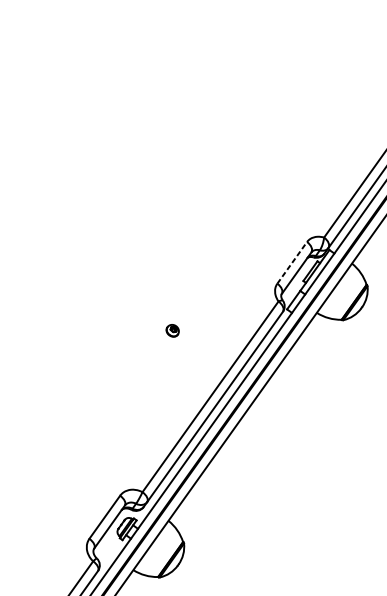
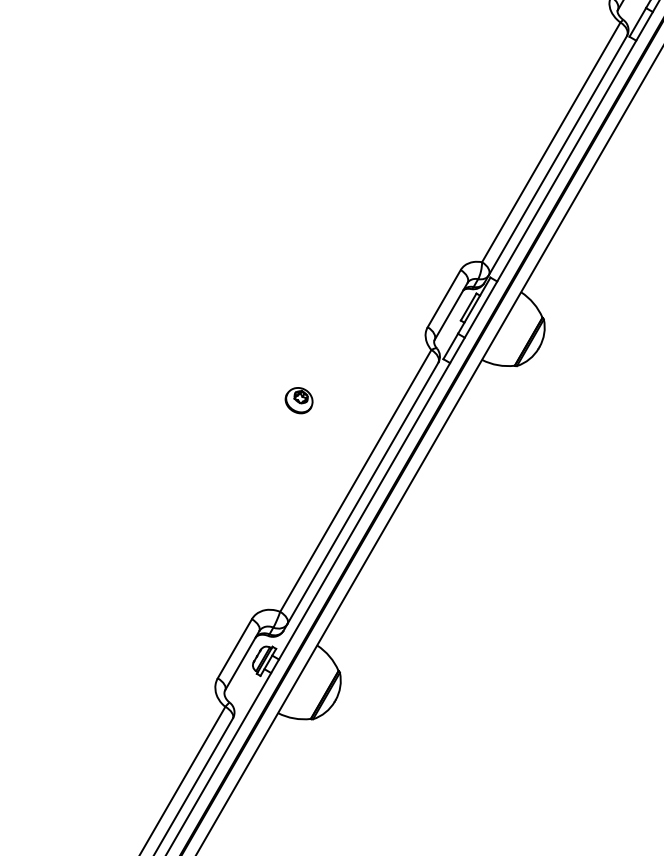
line: (292, 262) -> (444, 298), dashed -> solid
part: (172, 330) -> (298, 400), size x1.67

